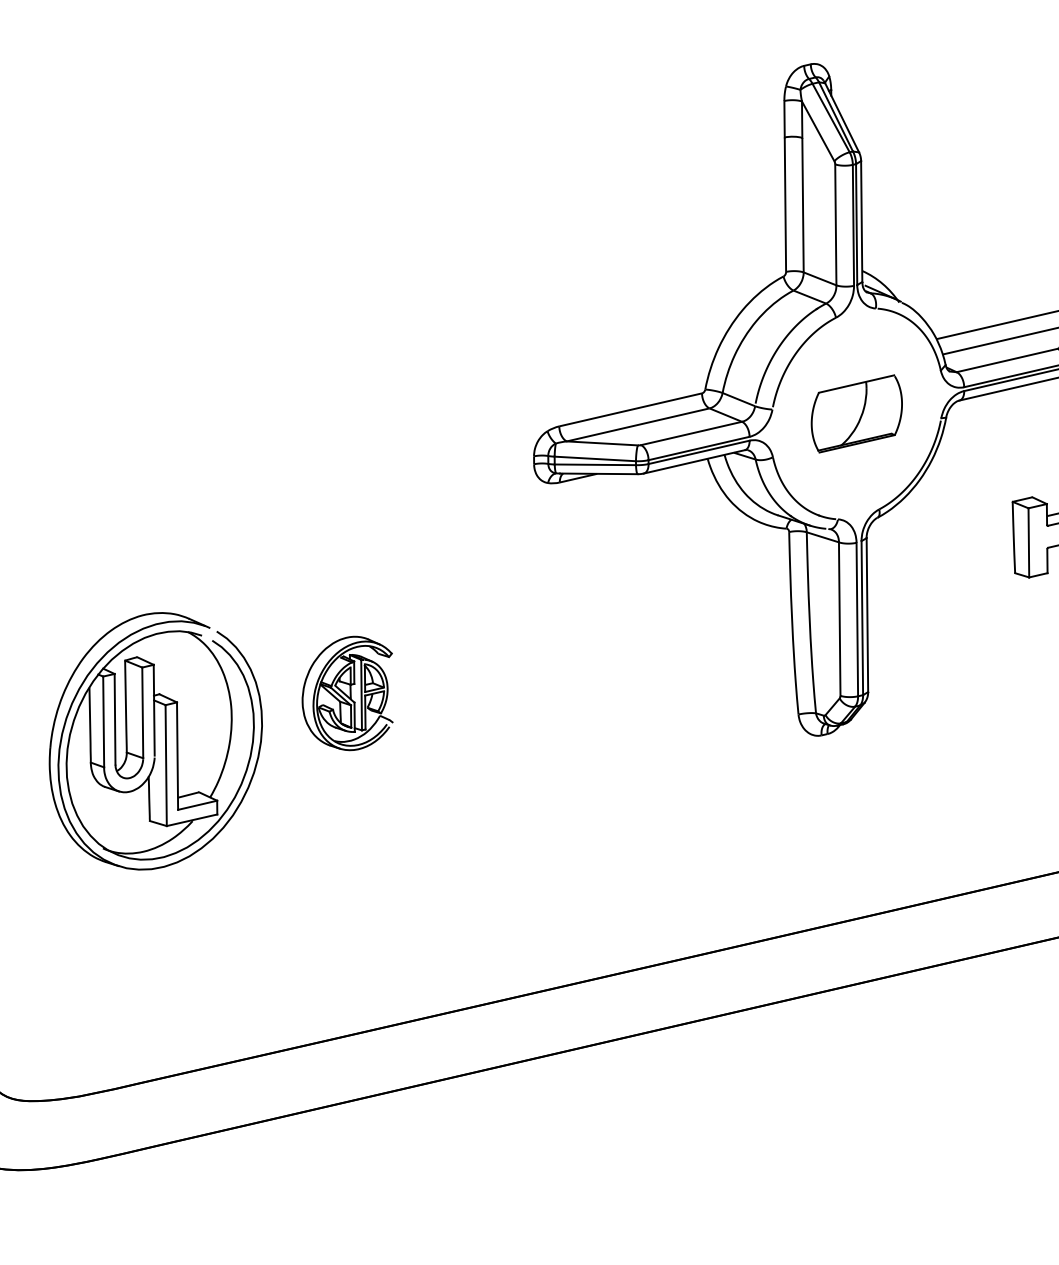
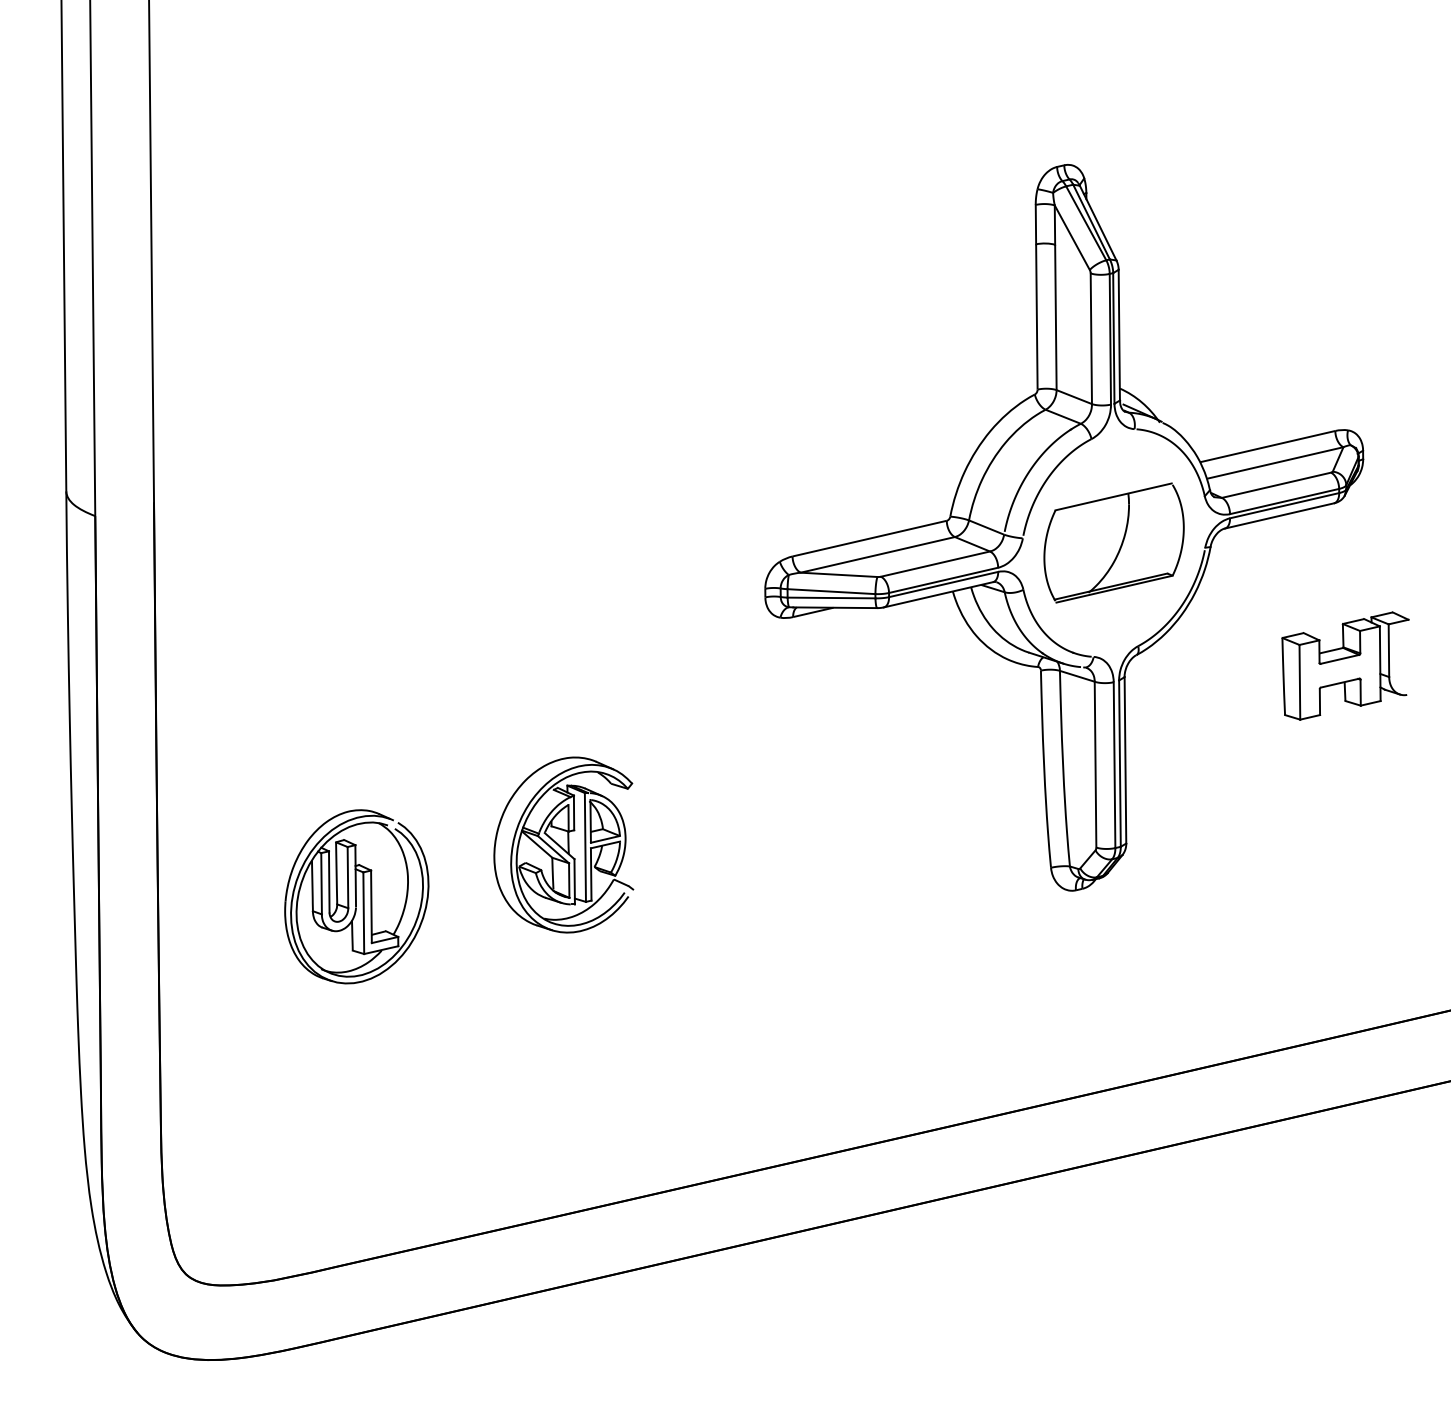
part: (856, 413) -> (1113, 542), size x1.43
part: (347, 692) -> (563, 844), size x1.43
part: (155, 741) -> (356, 896), size x0.62

